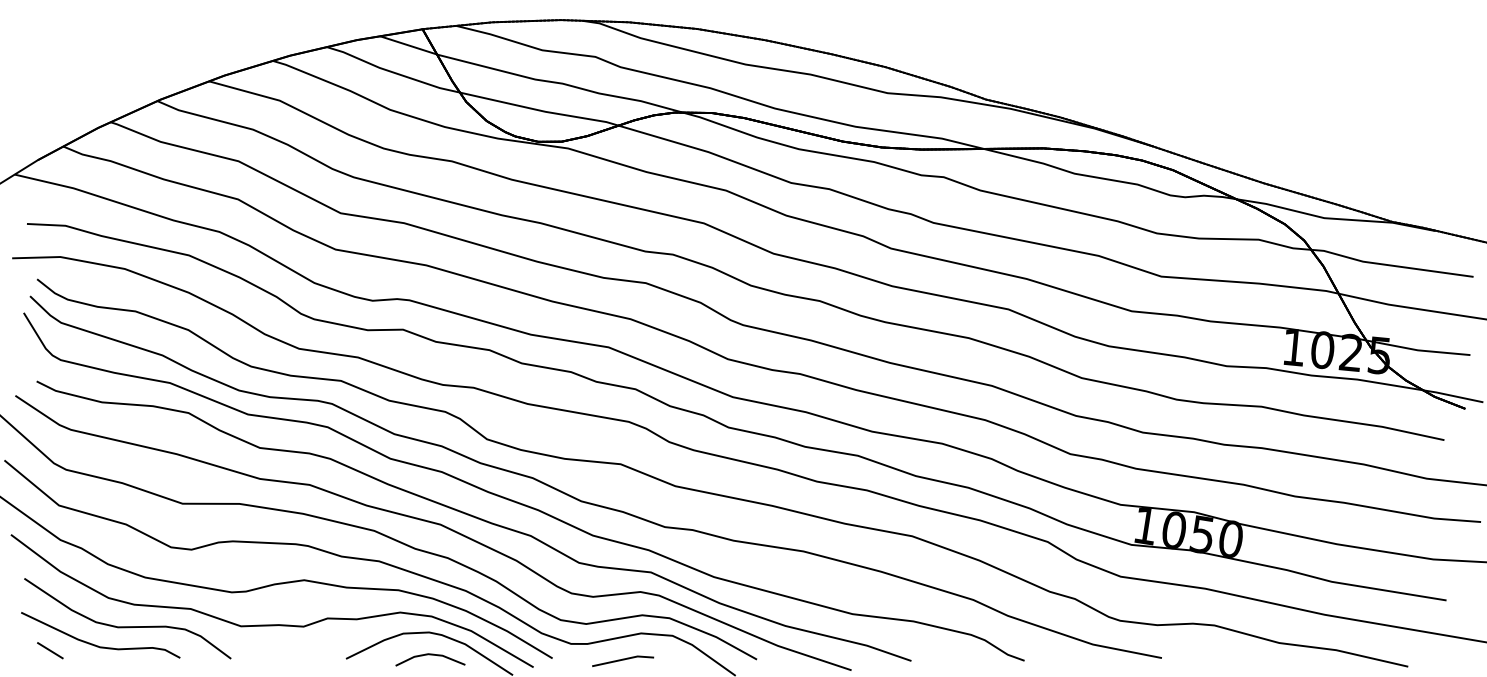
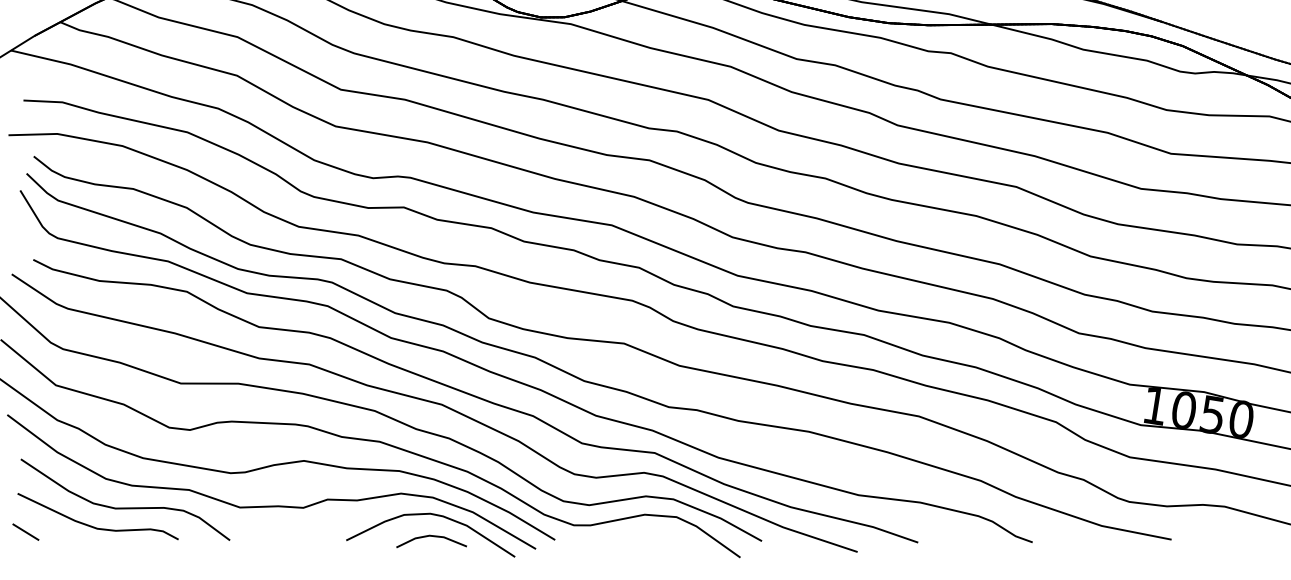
line: (50, 650) -> (26, 531), moved
line: (623, 660) -> (626, 542), removed

